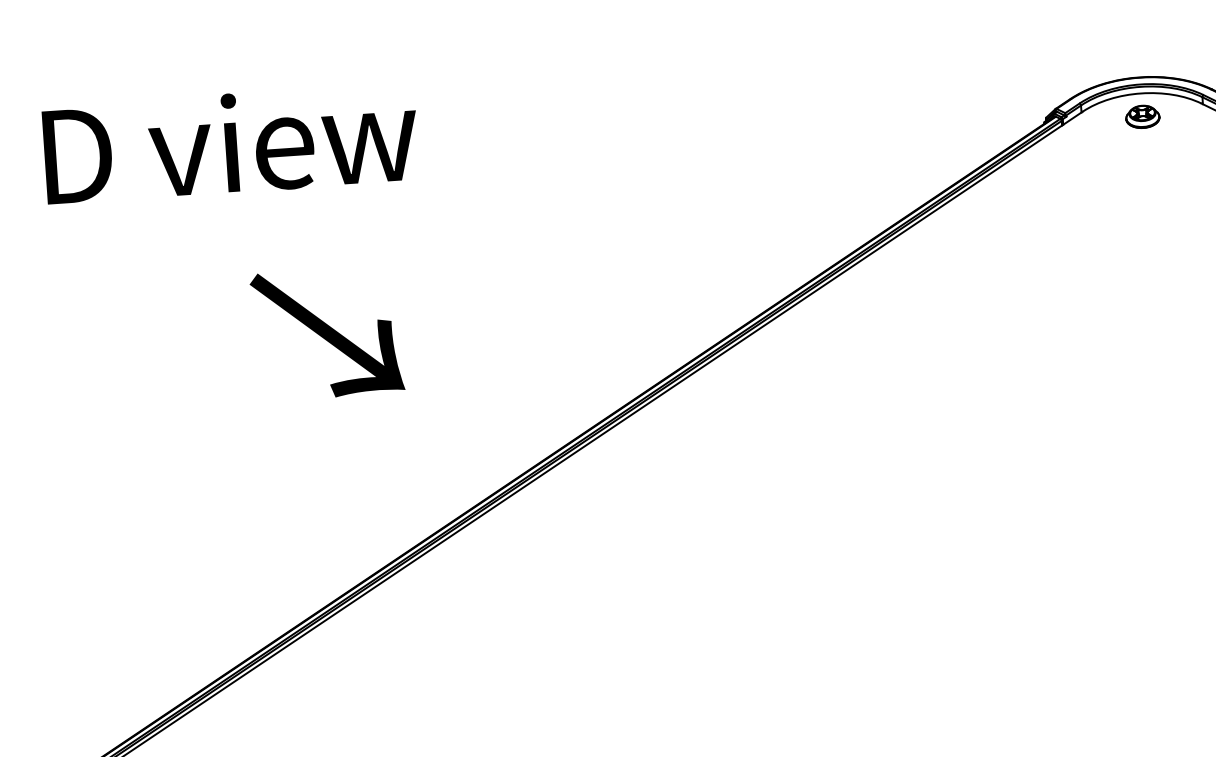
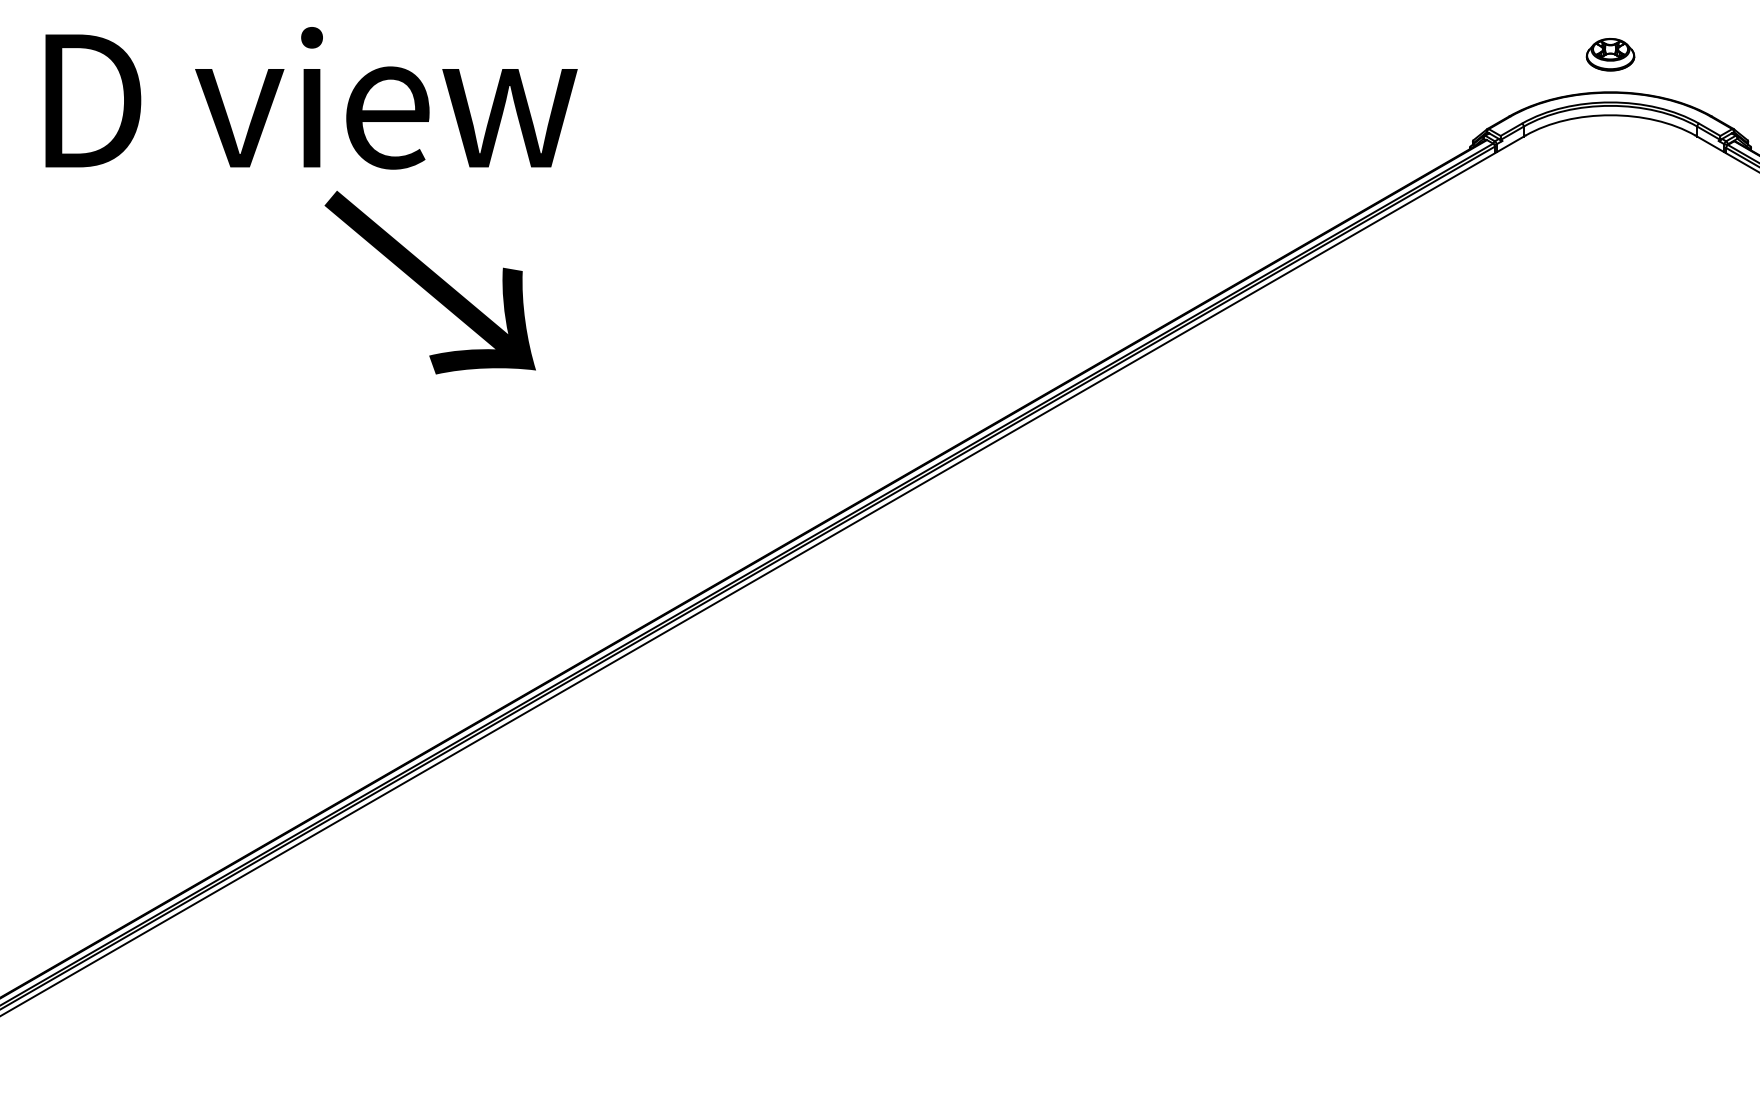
part: (1142, 116) -> (1610, 54), moved
text: (326, 333) -> (429, 282), moved

